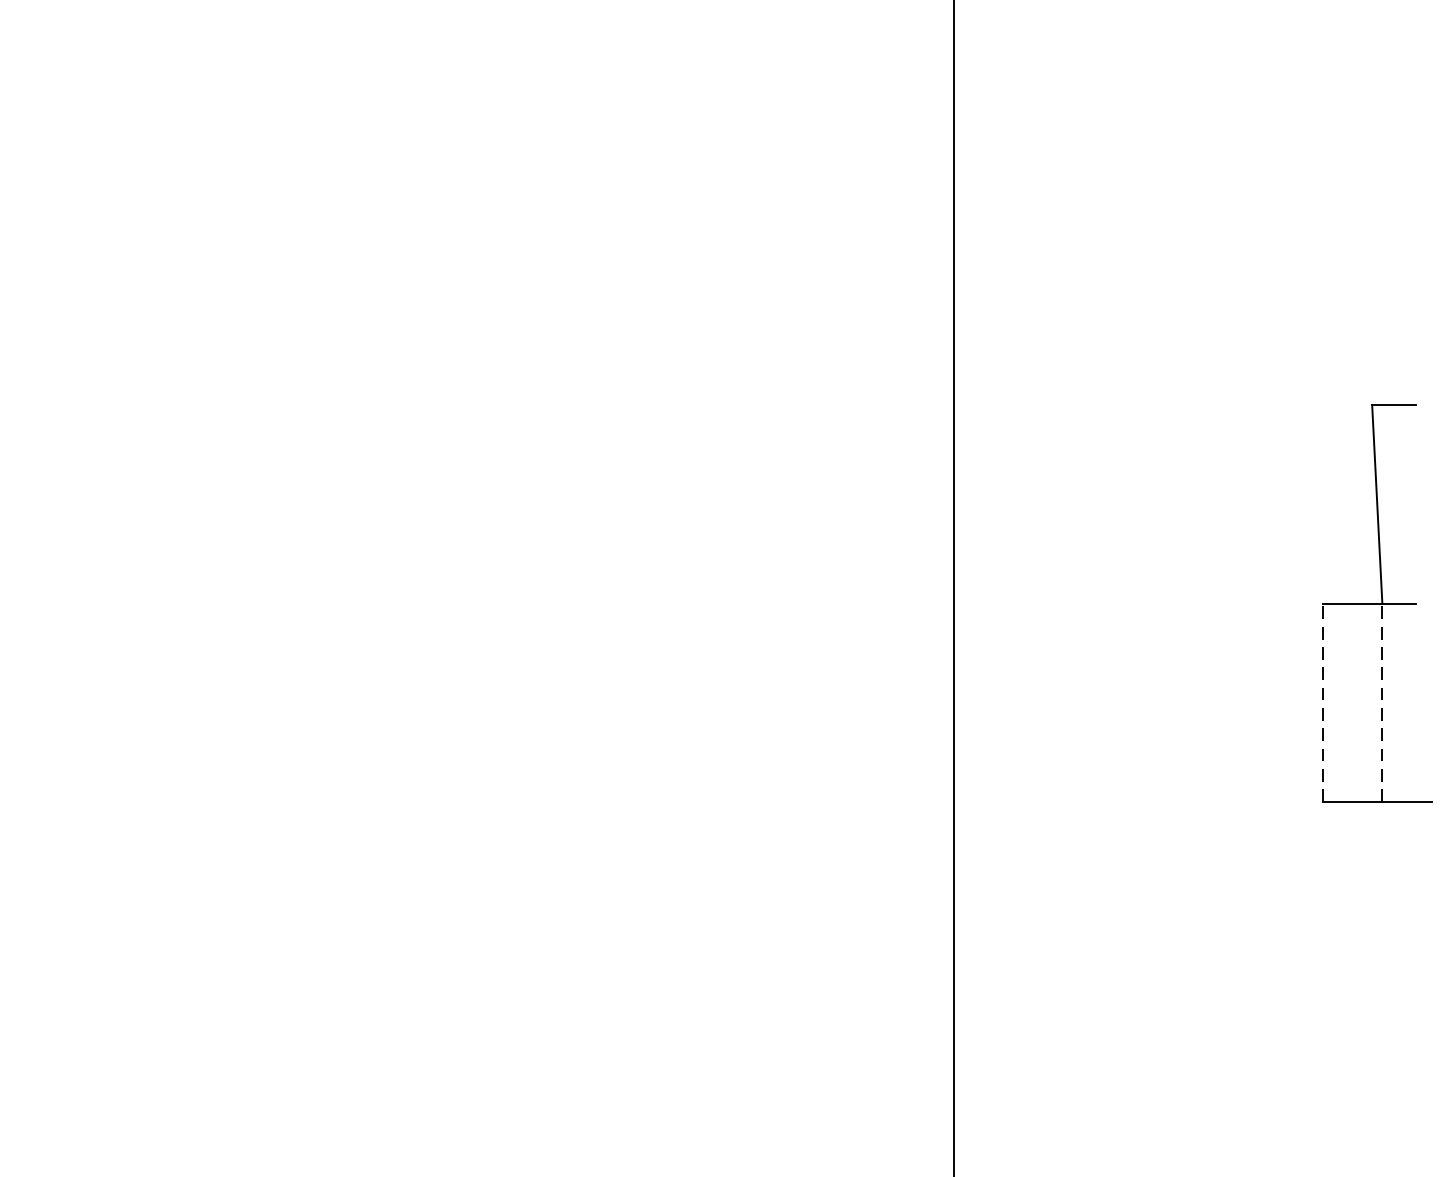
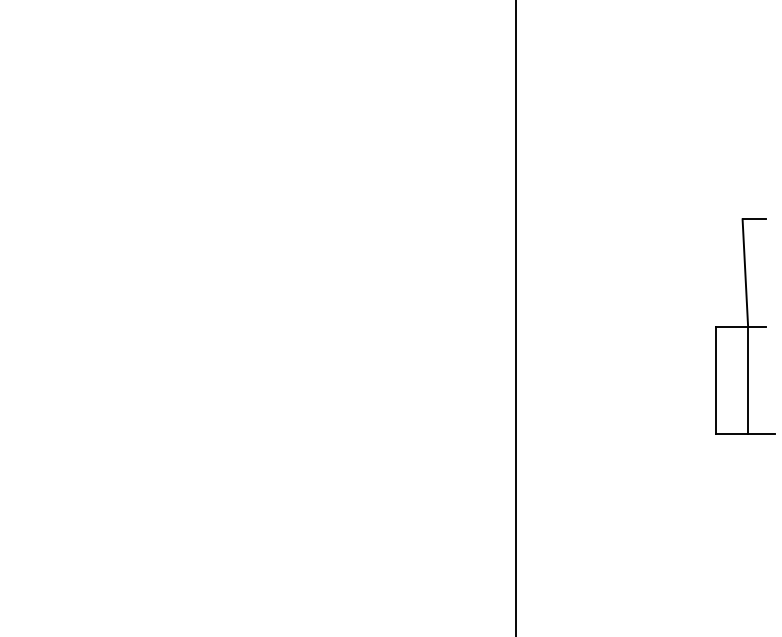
line: (1322, 703) -> (715, 380), dashed -> solid
line: (1383, 703) -> (748, 380), dashed -> solid

